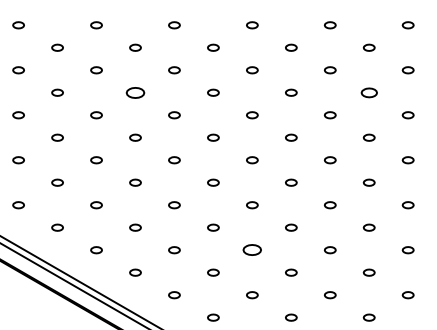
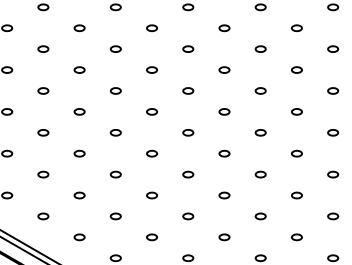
part: (135, 92) -> (79, 69), size x0.62
part: (368, 92) -> (296, 69), size x0.71
part: (252, 250) -> (188, 216), size x0.62

